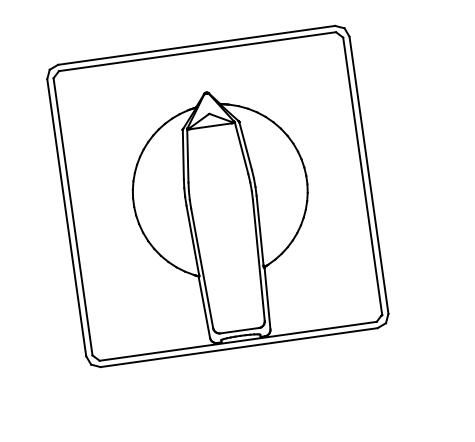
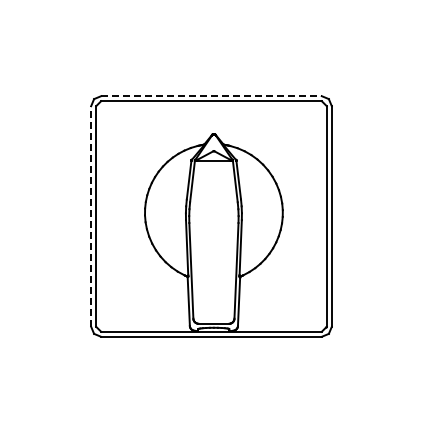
line: (196, 45) -> (211, 96), solid -> dashed
line: (67, 217) -> (91, 216), solid -> dashed

